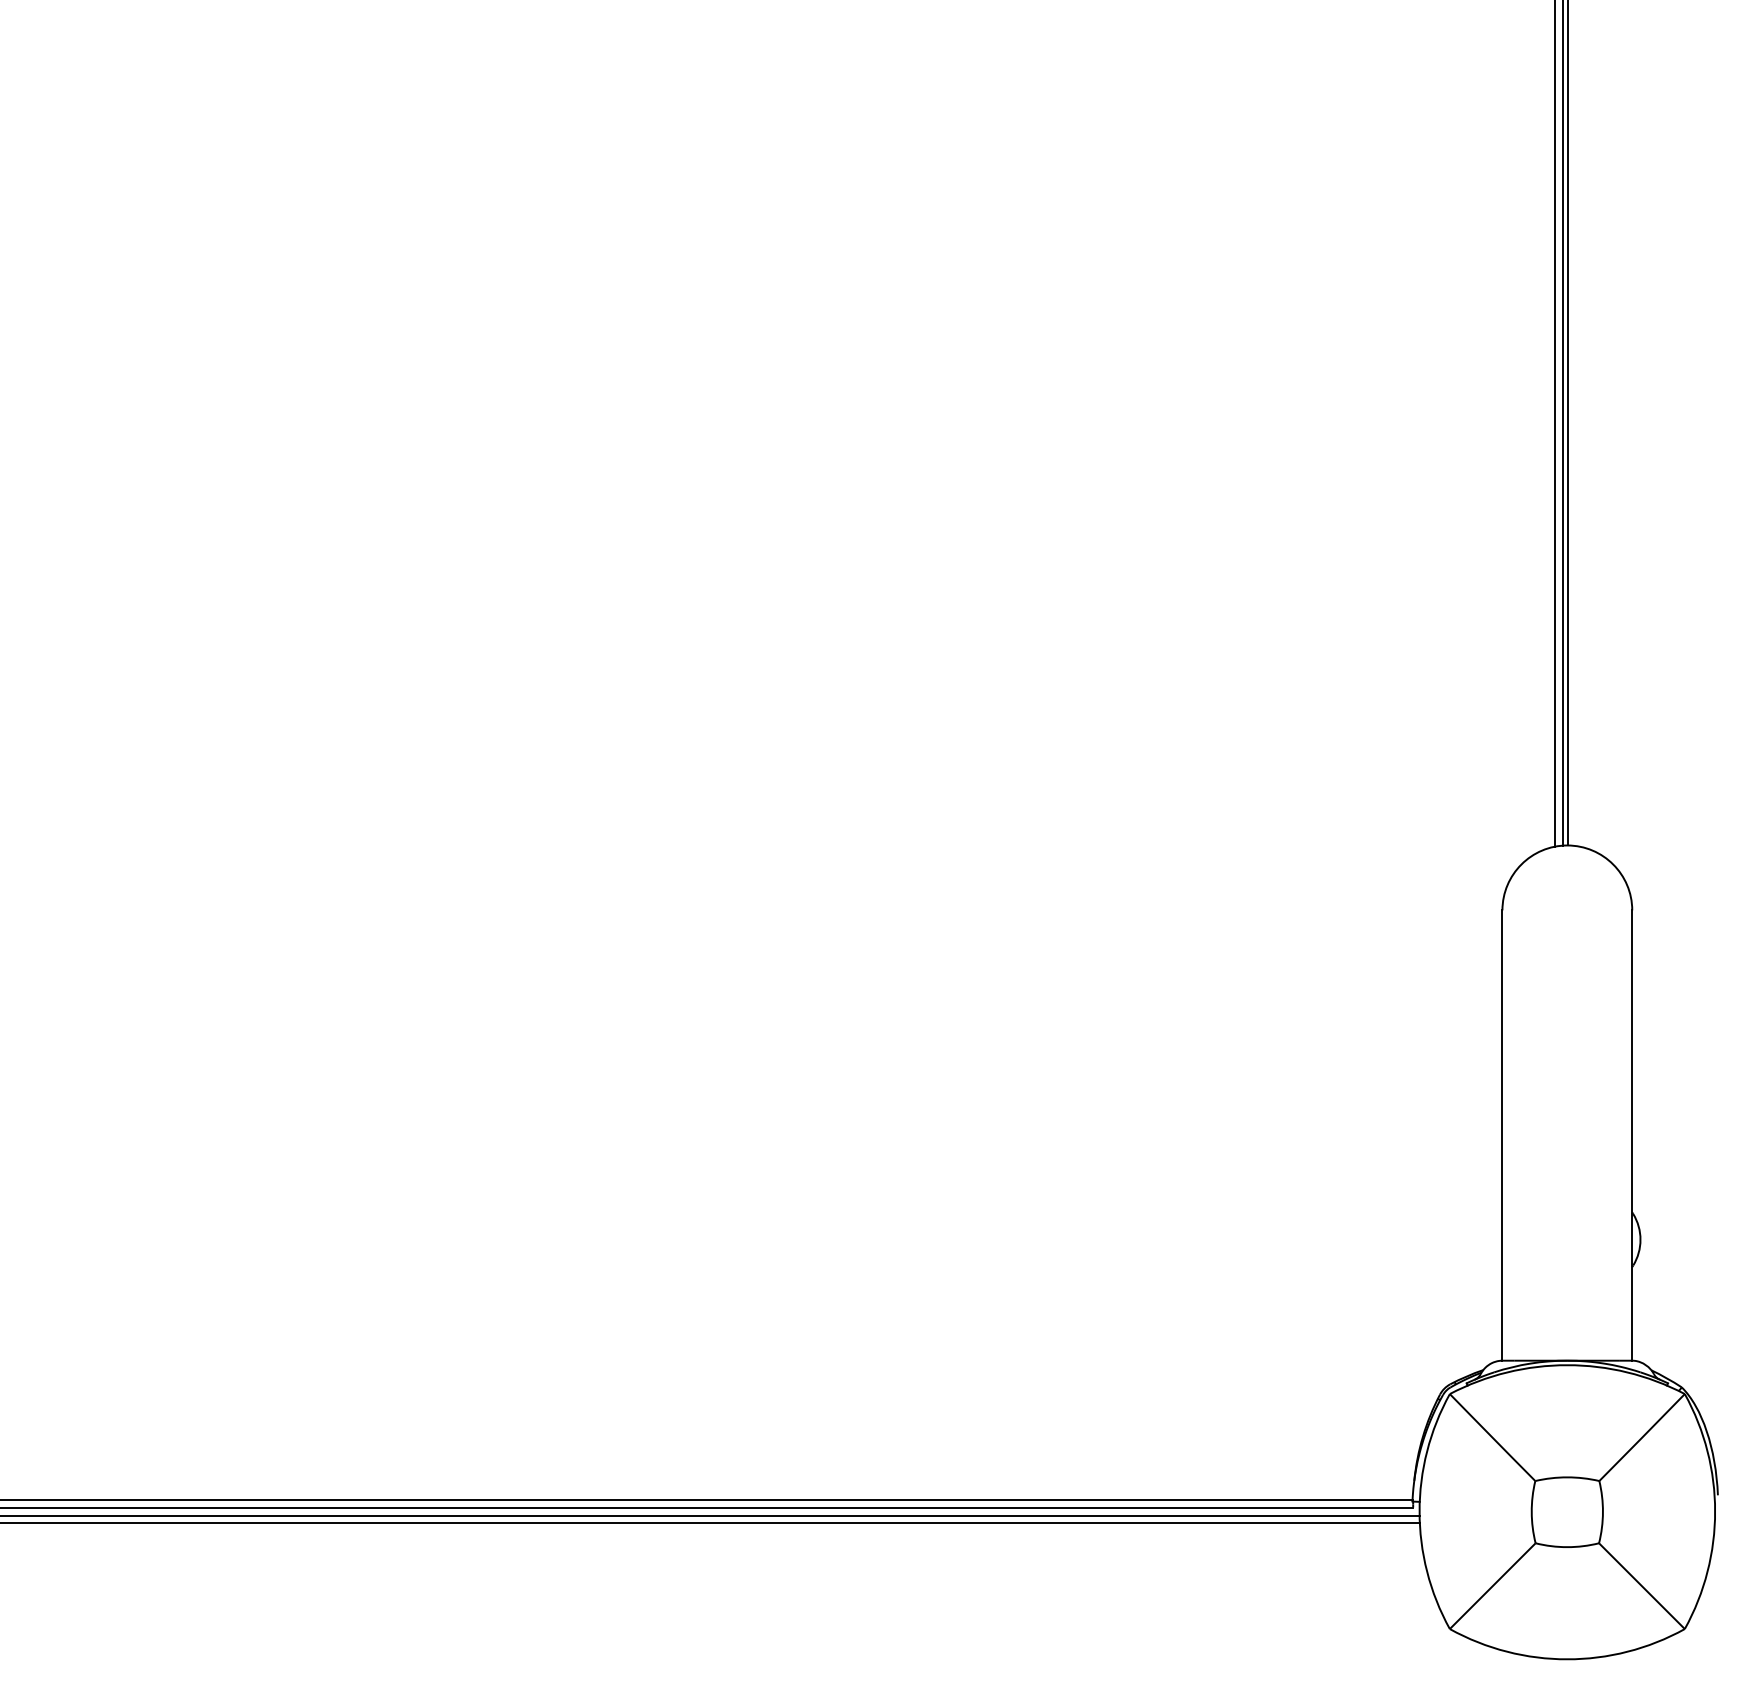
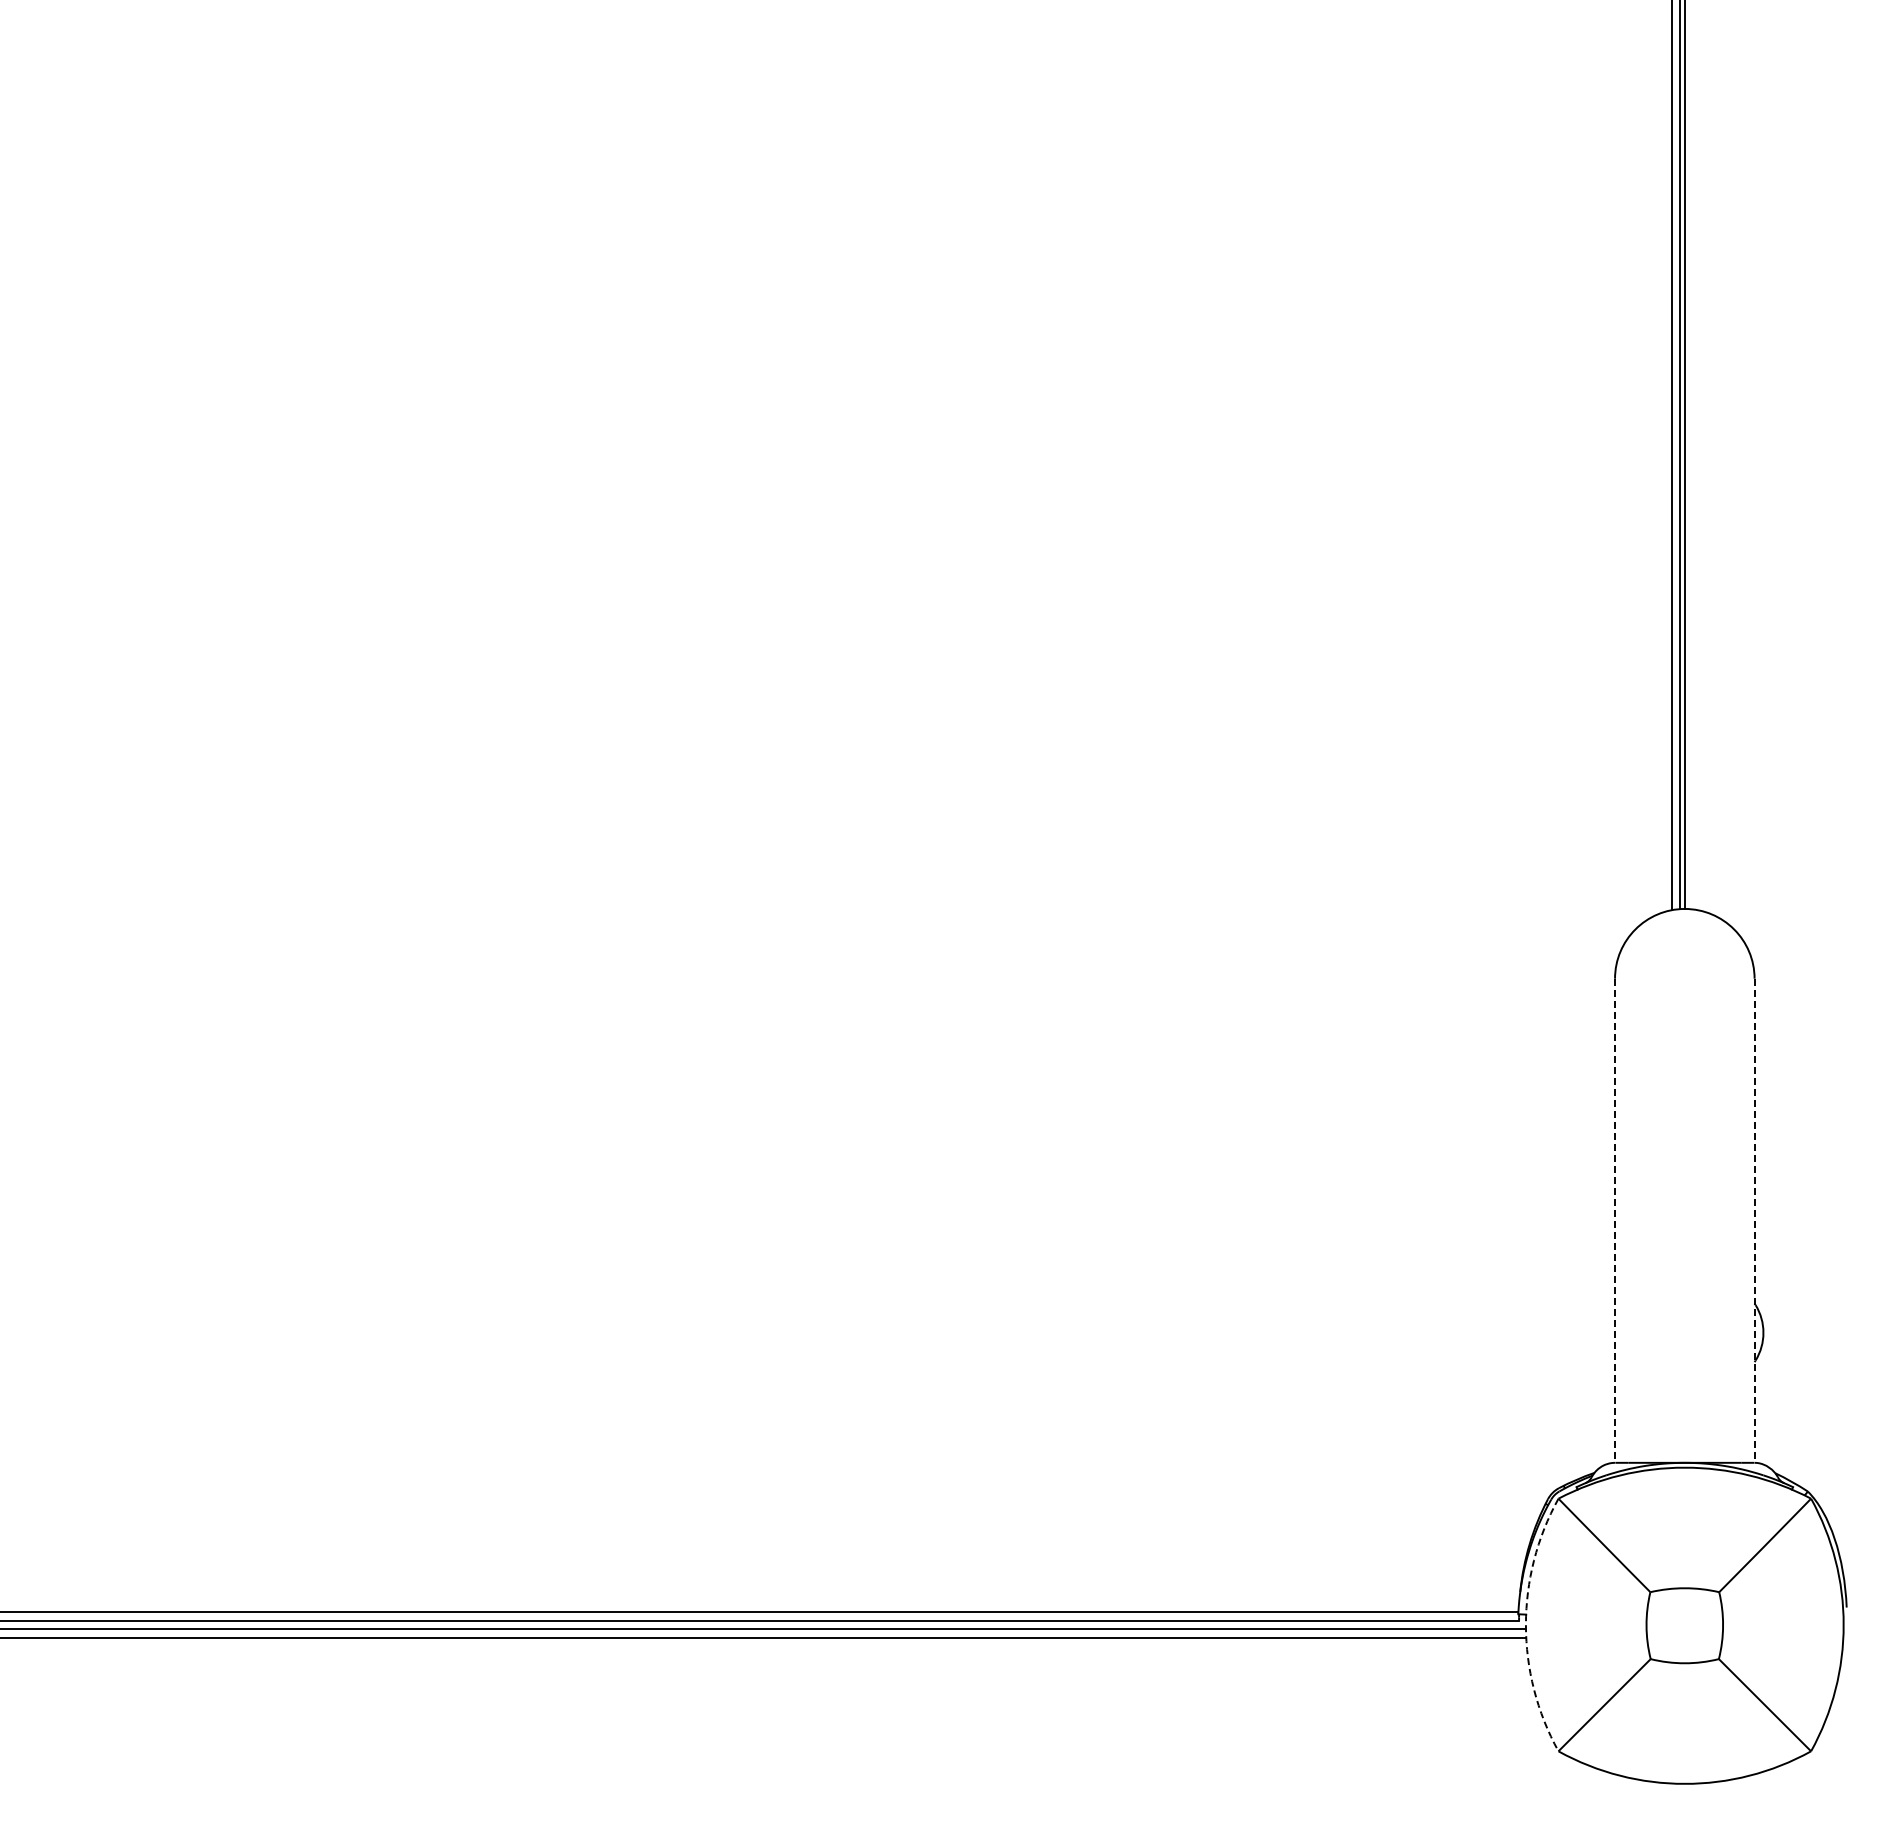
line: (1502, 1136) -> (1615, 1221), solid -> dashed
line: (1632, 1136) -> (1754, 1221), solid -> dashed
arc: (1419, 1512) -> (1525, 1625), solid -> dashed

